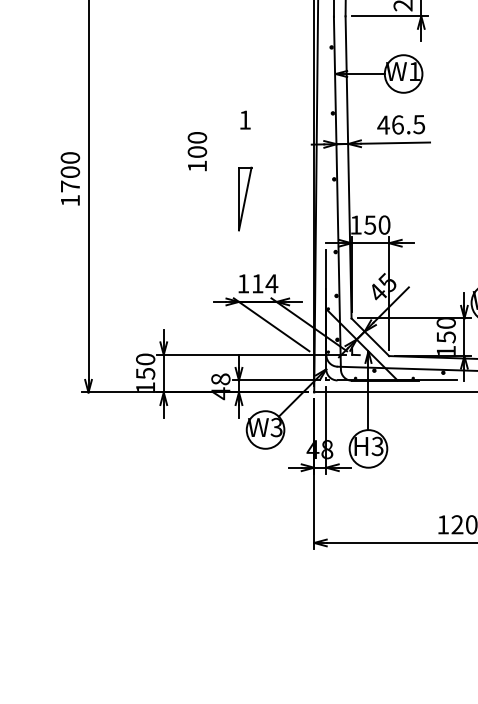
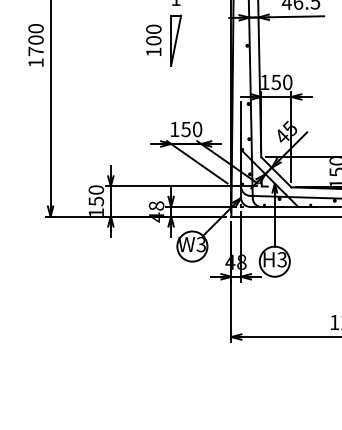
text: (197, 151) -> (153, 40), moved
part: (245, 198) -> (176, 40), moved
text: (264, 283) -> (191, 129), 114 -> 150

